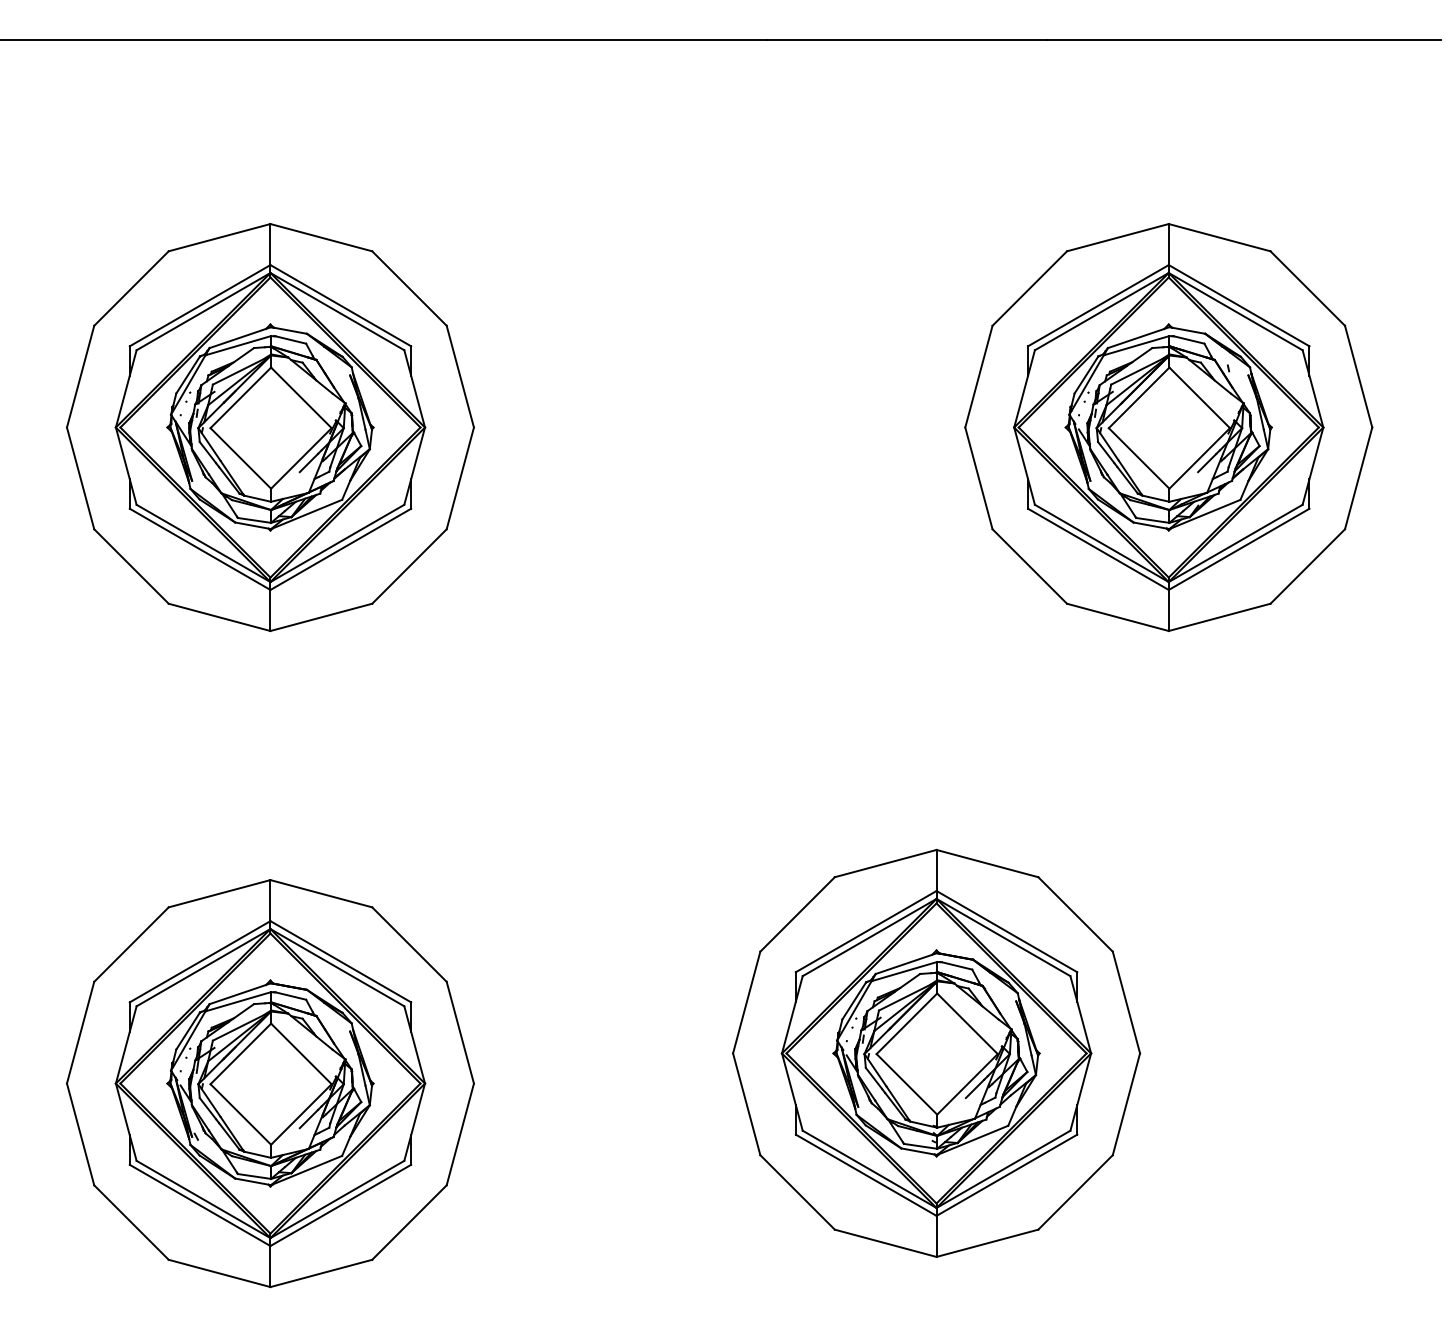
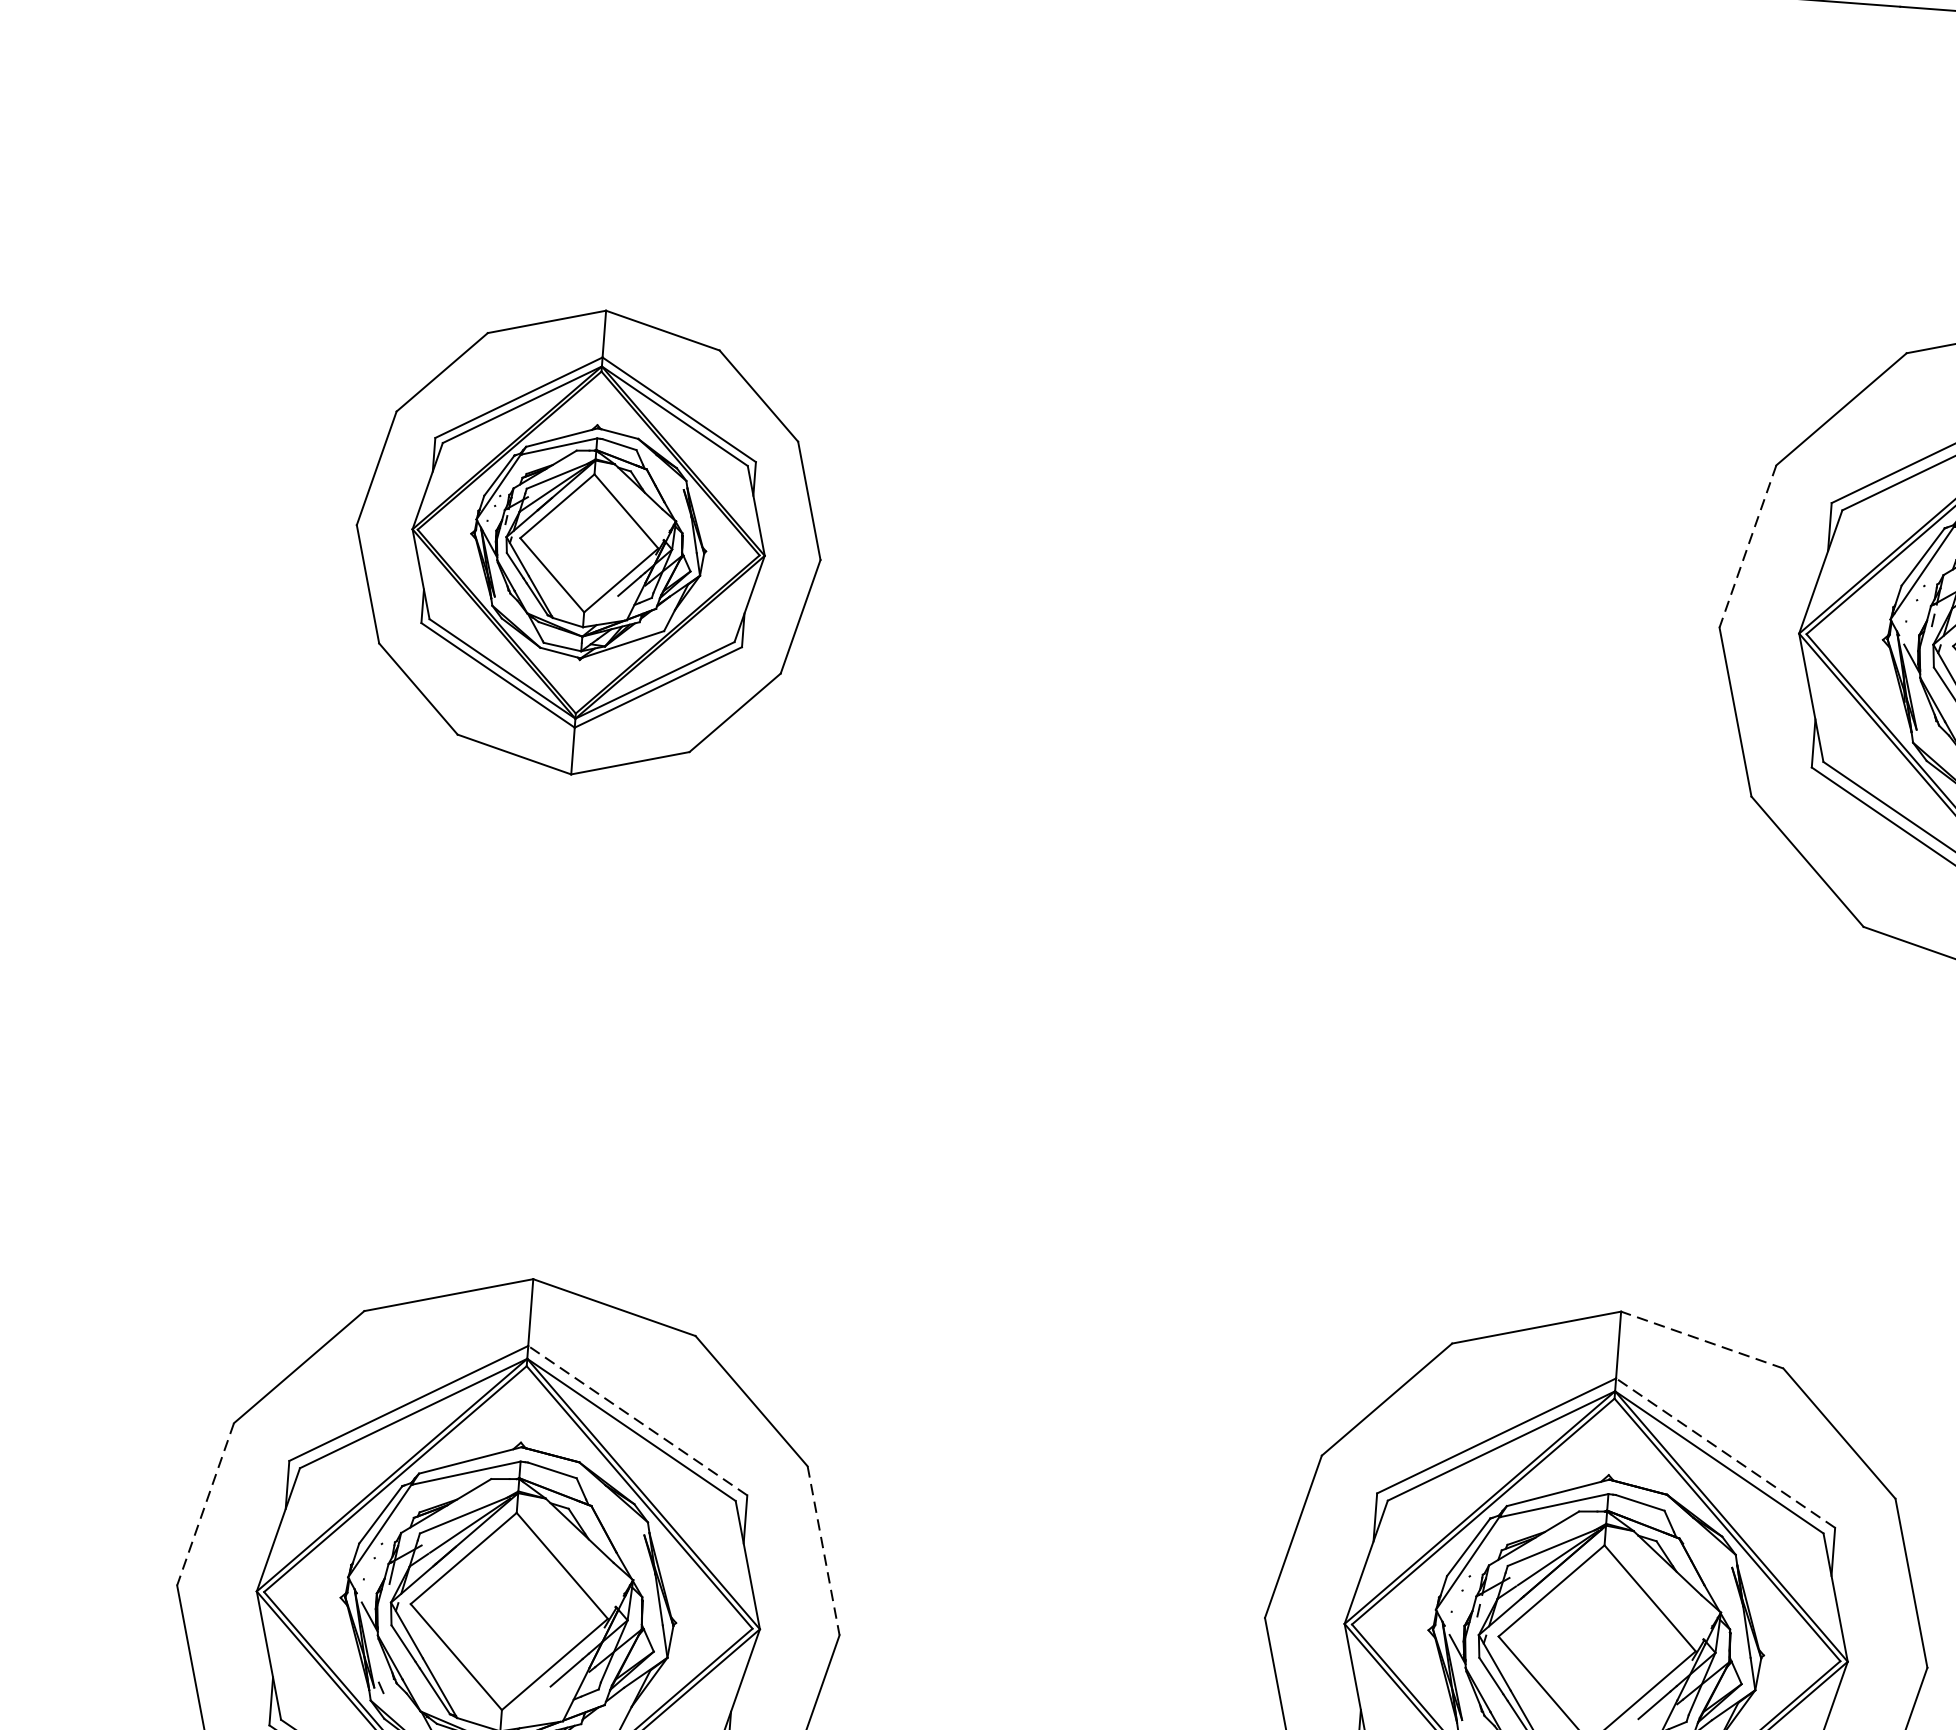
line: (978, 376) -> (1747, 546), solid -> dashed
part: (270, 427) -> (588, 542), size x0.7
line: (987, 863) -> (1702, 1339), solid -> dashed
line: (1006, 931) -> (1724, 1452), solid -> dashed
line: (340, 961) -> (637, 1420), solid -> dashed
line: (80, 1032) -> (205, 1503), solid -> dashed
line: (460, 1032) -> (823, 1550), solid -> dashed

